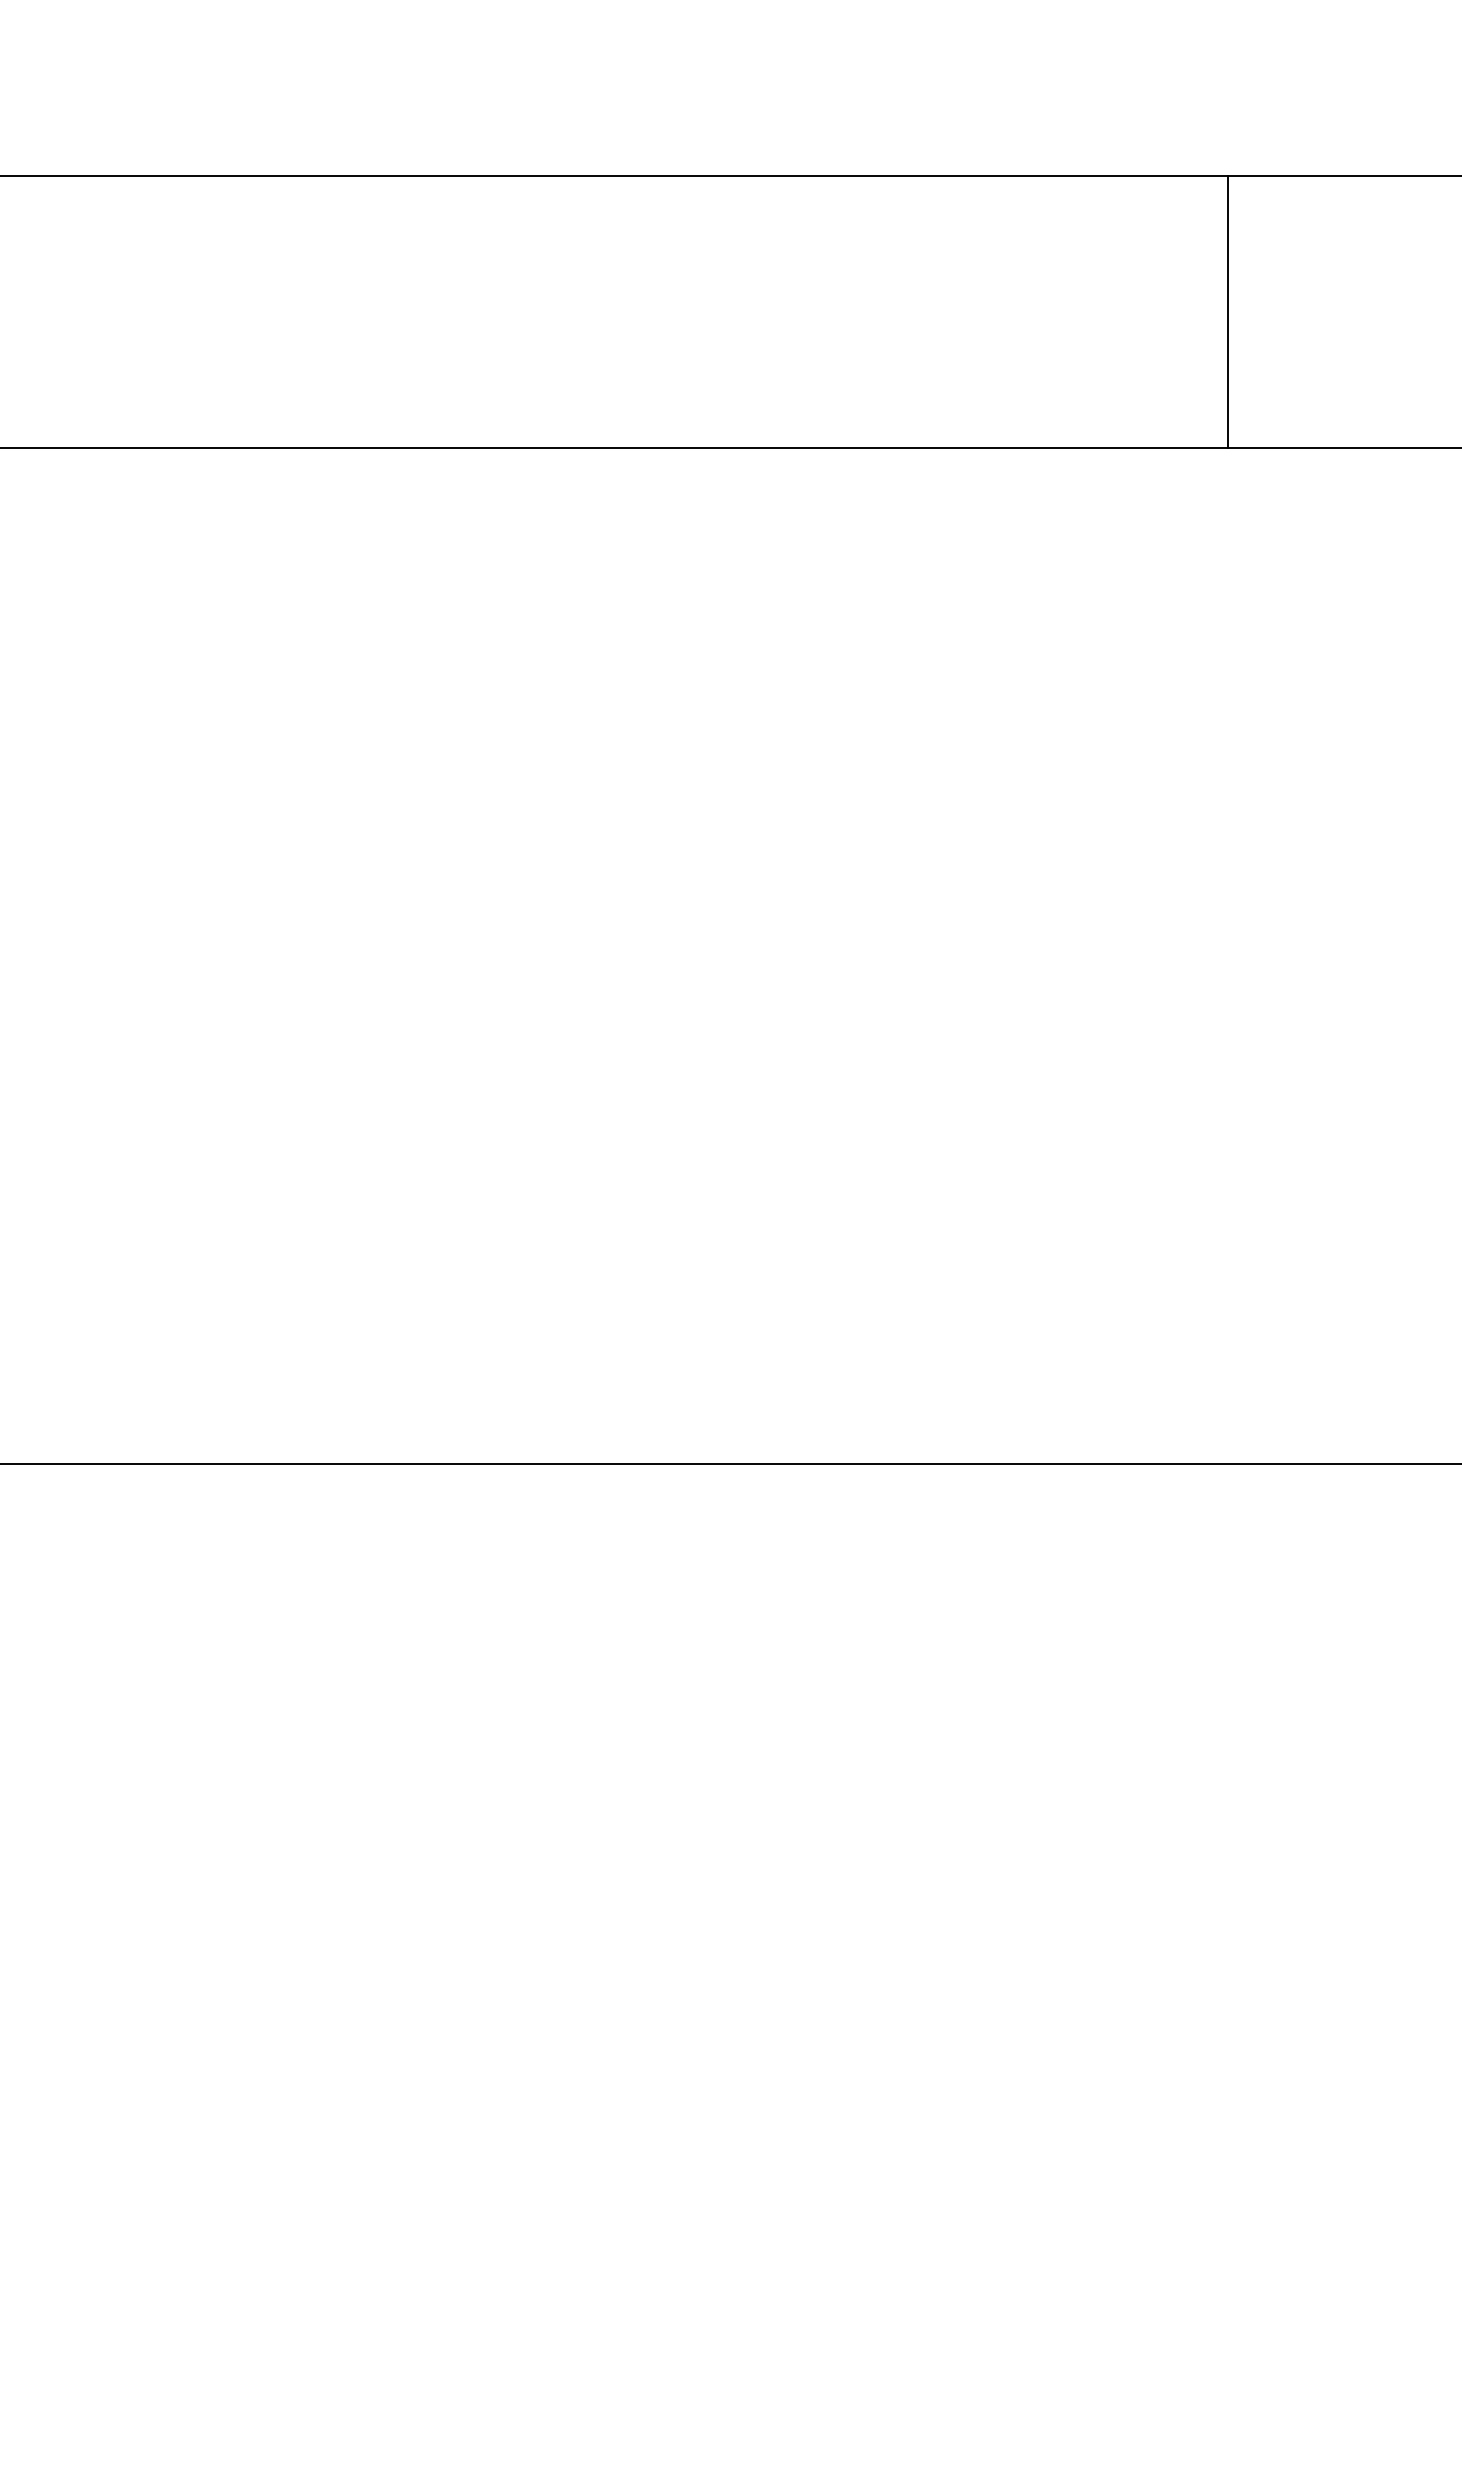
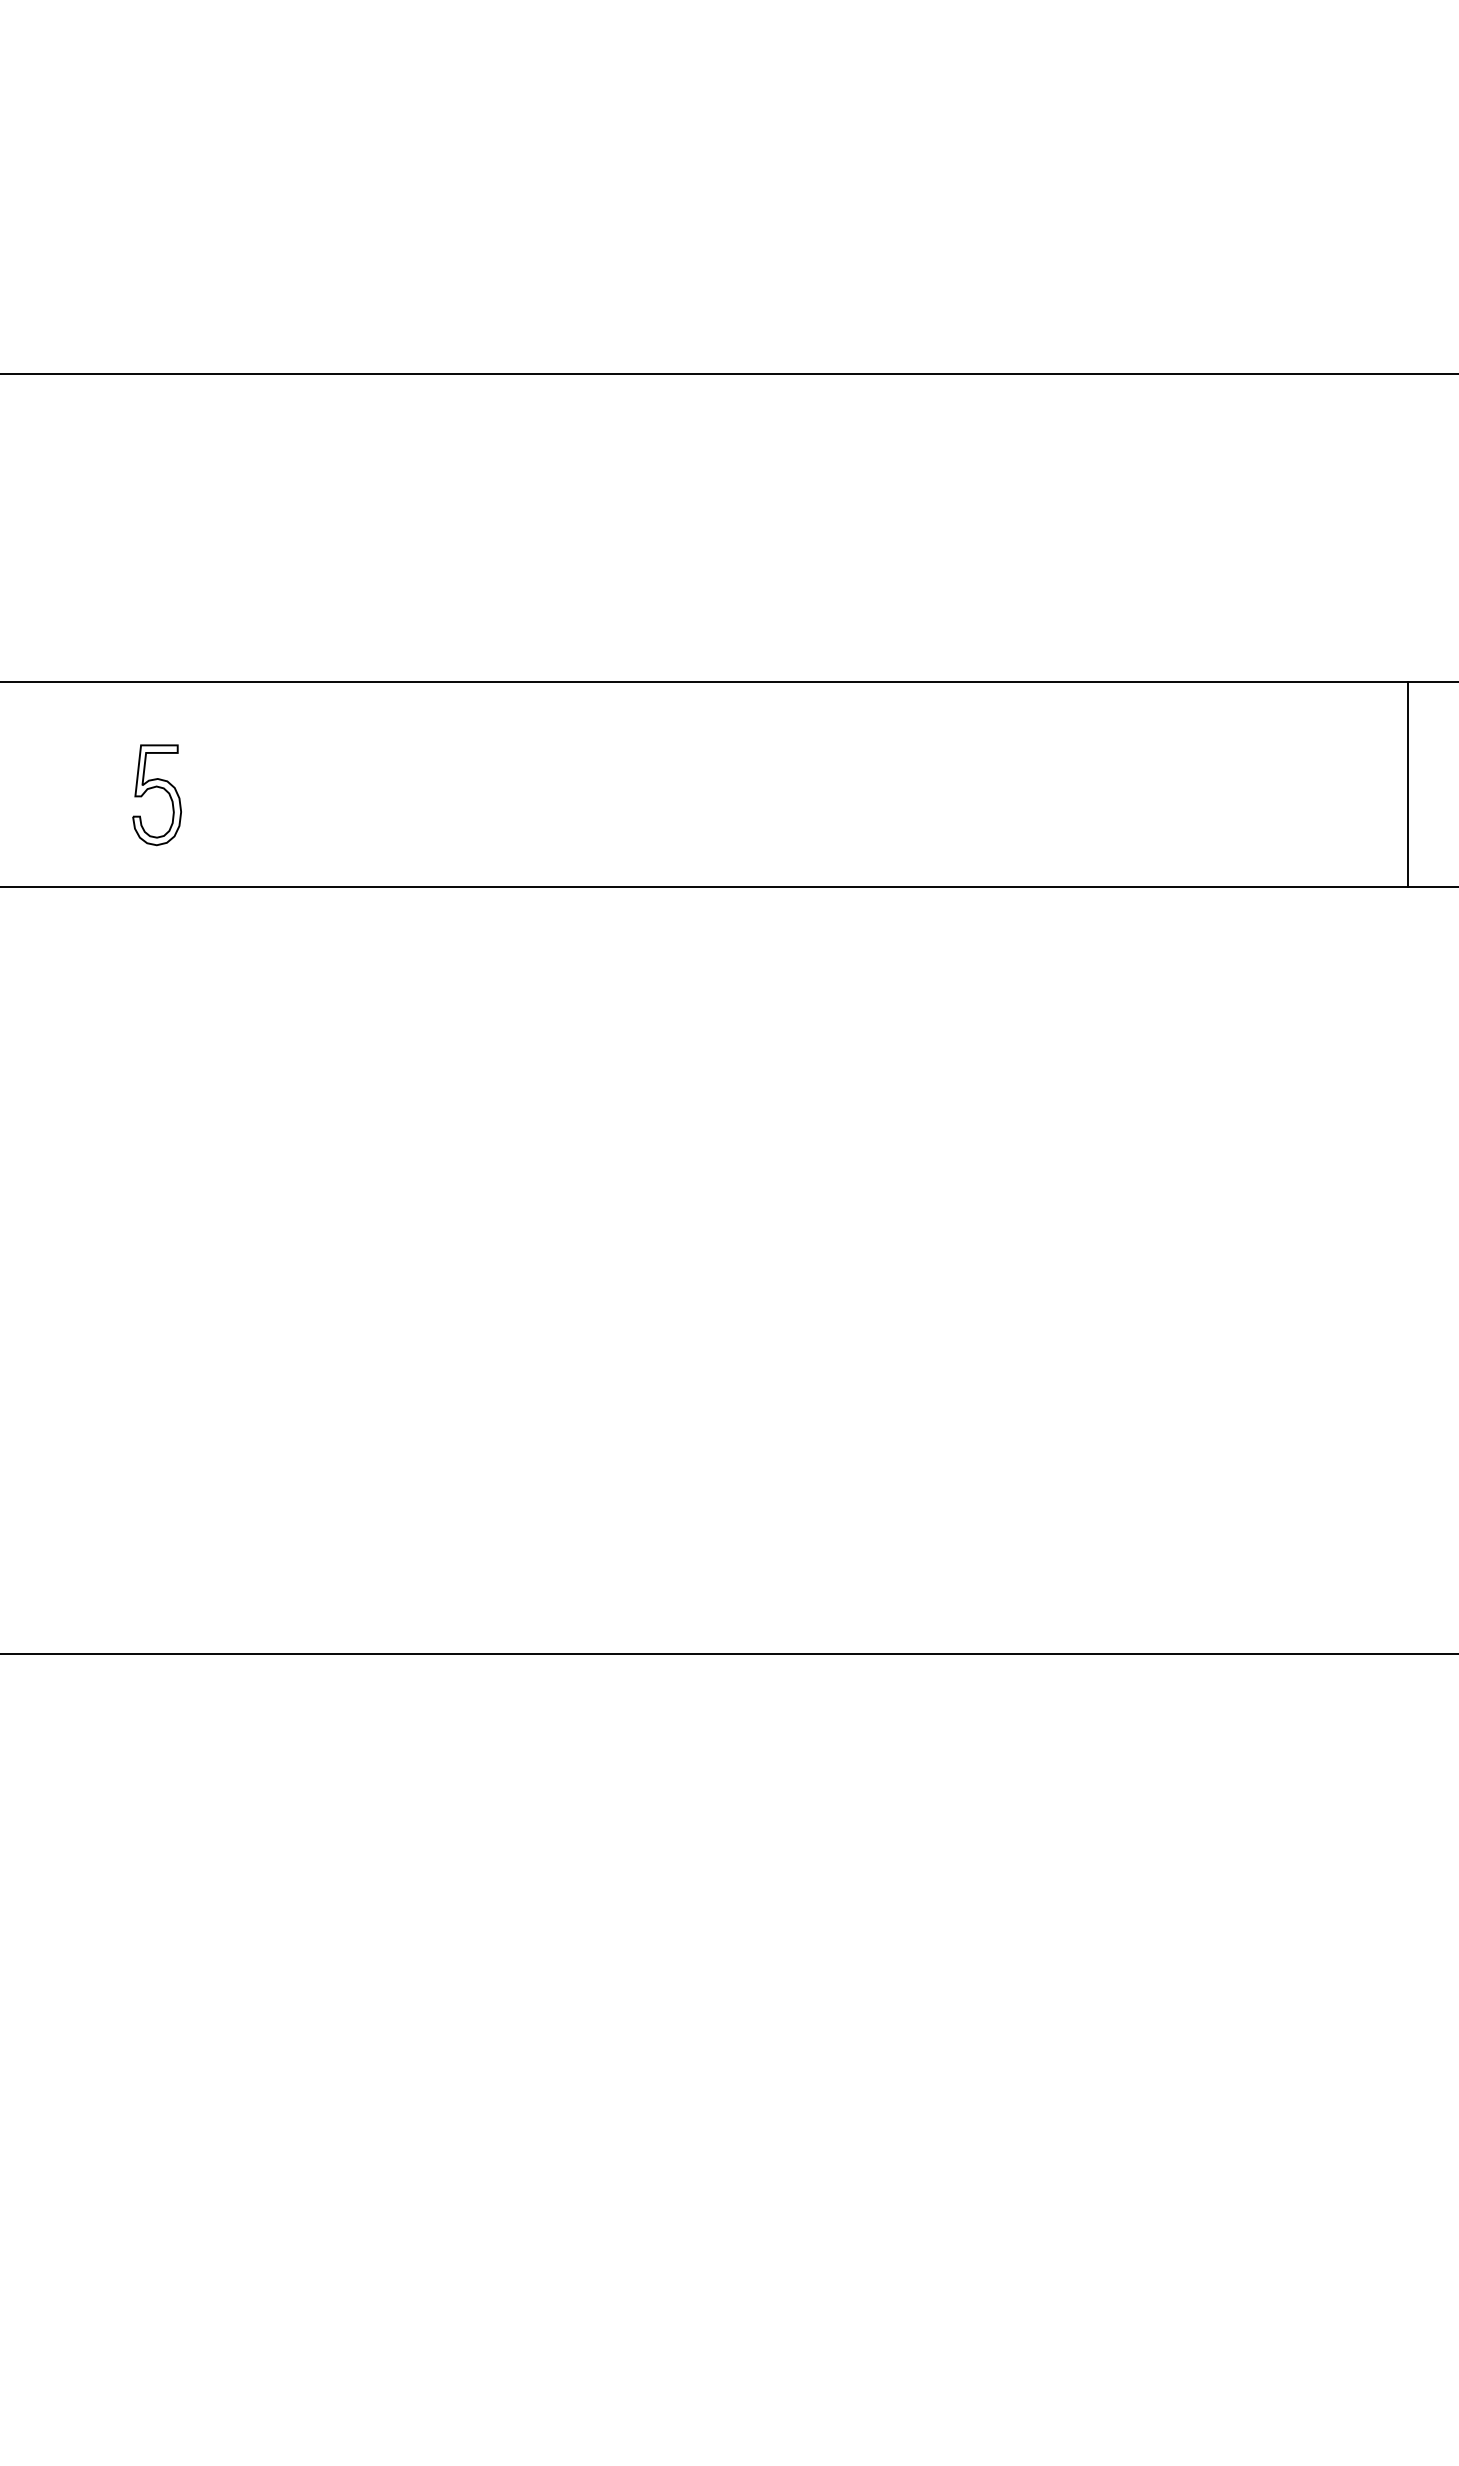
line: (1228, 311) -> (1408, 784), moved

